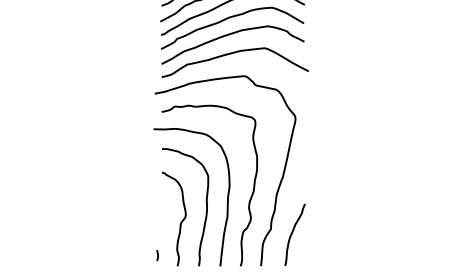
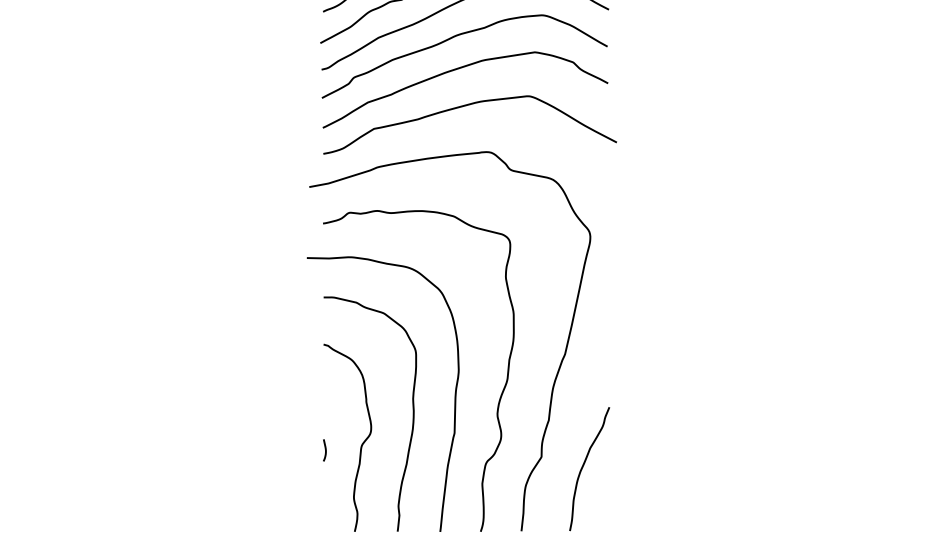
curve: (157, 255) -> (324, 450), moved

